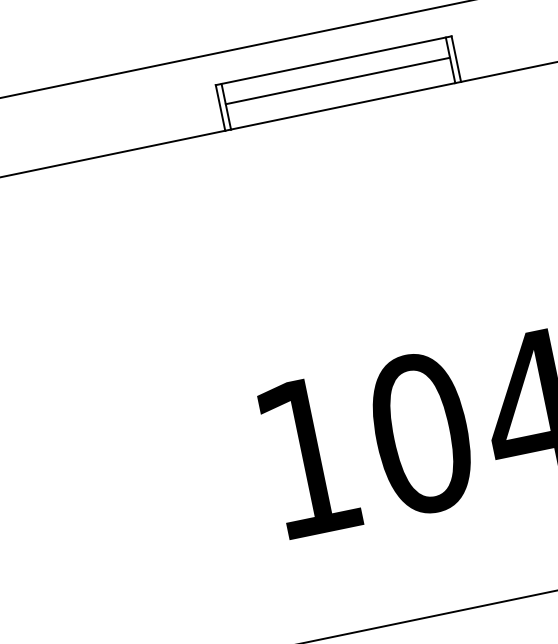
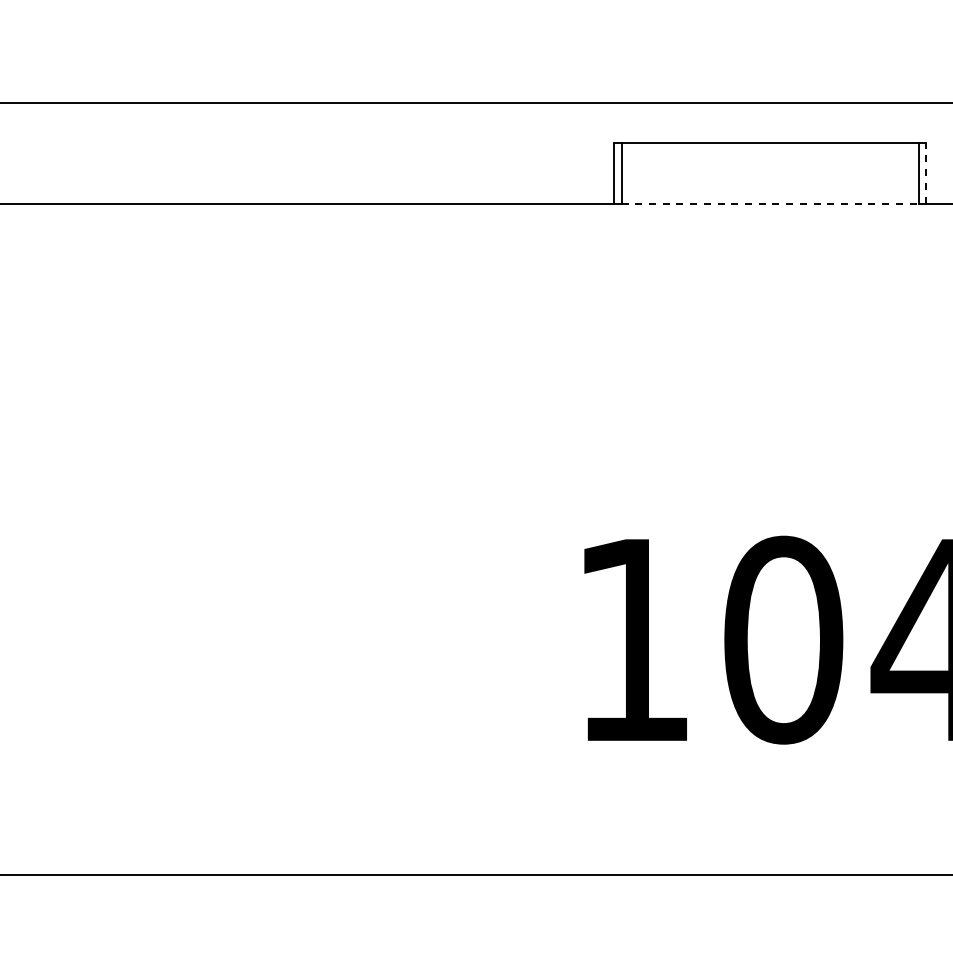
line: (456, 58) -> (926, 172), solid -> dashed
line: (337, 81) -> (769, 170), removed
line: (343, 106) -> (770, 203), solid -> dashed

